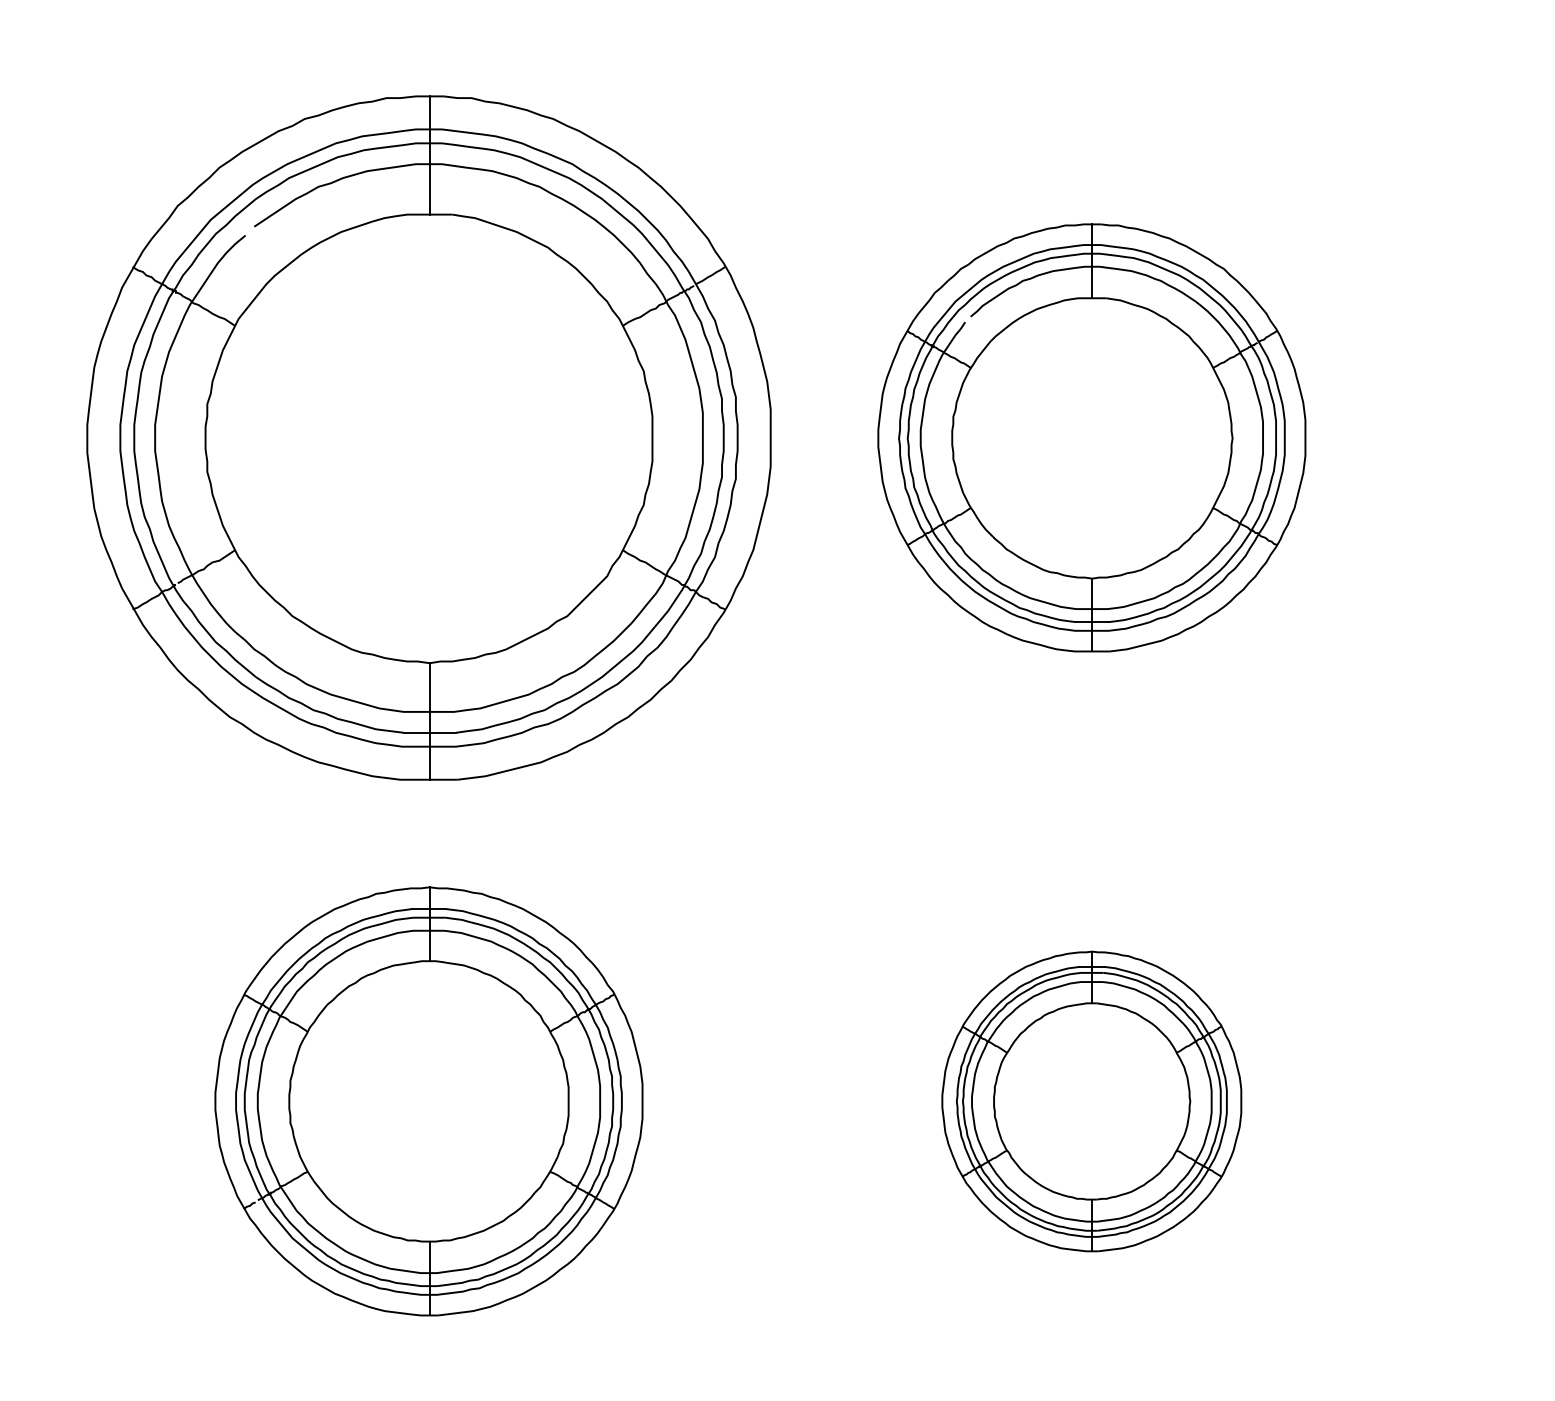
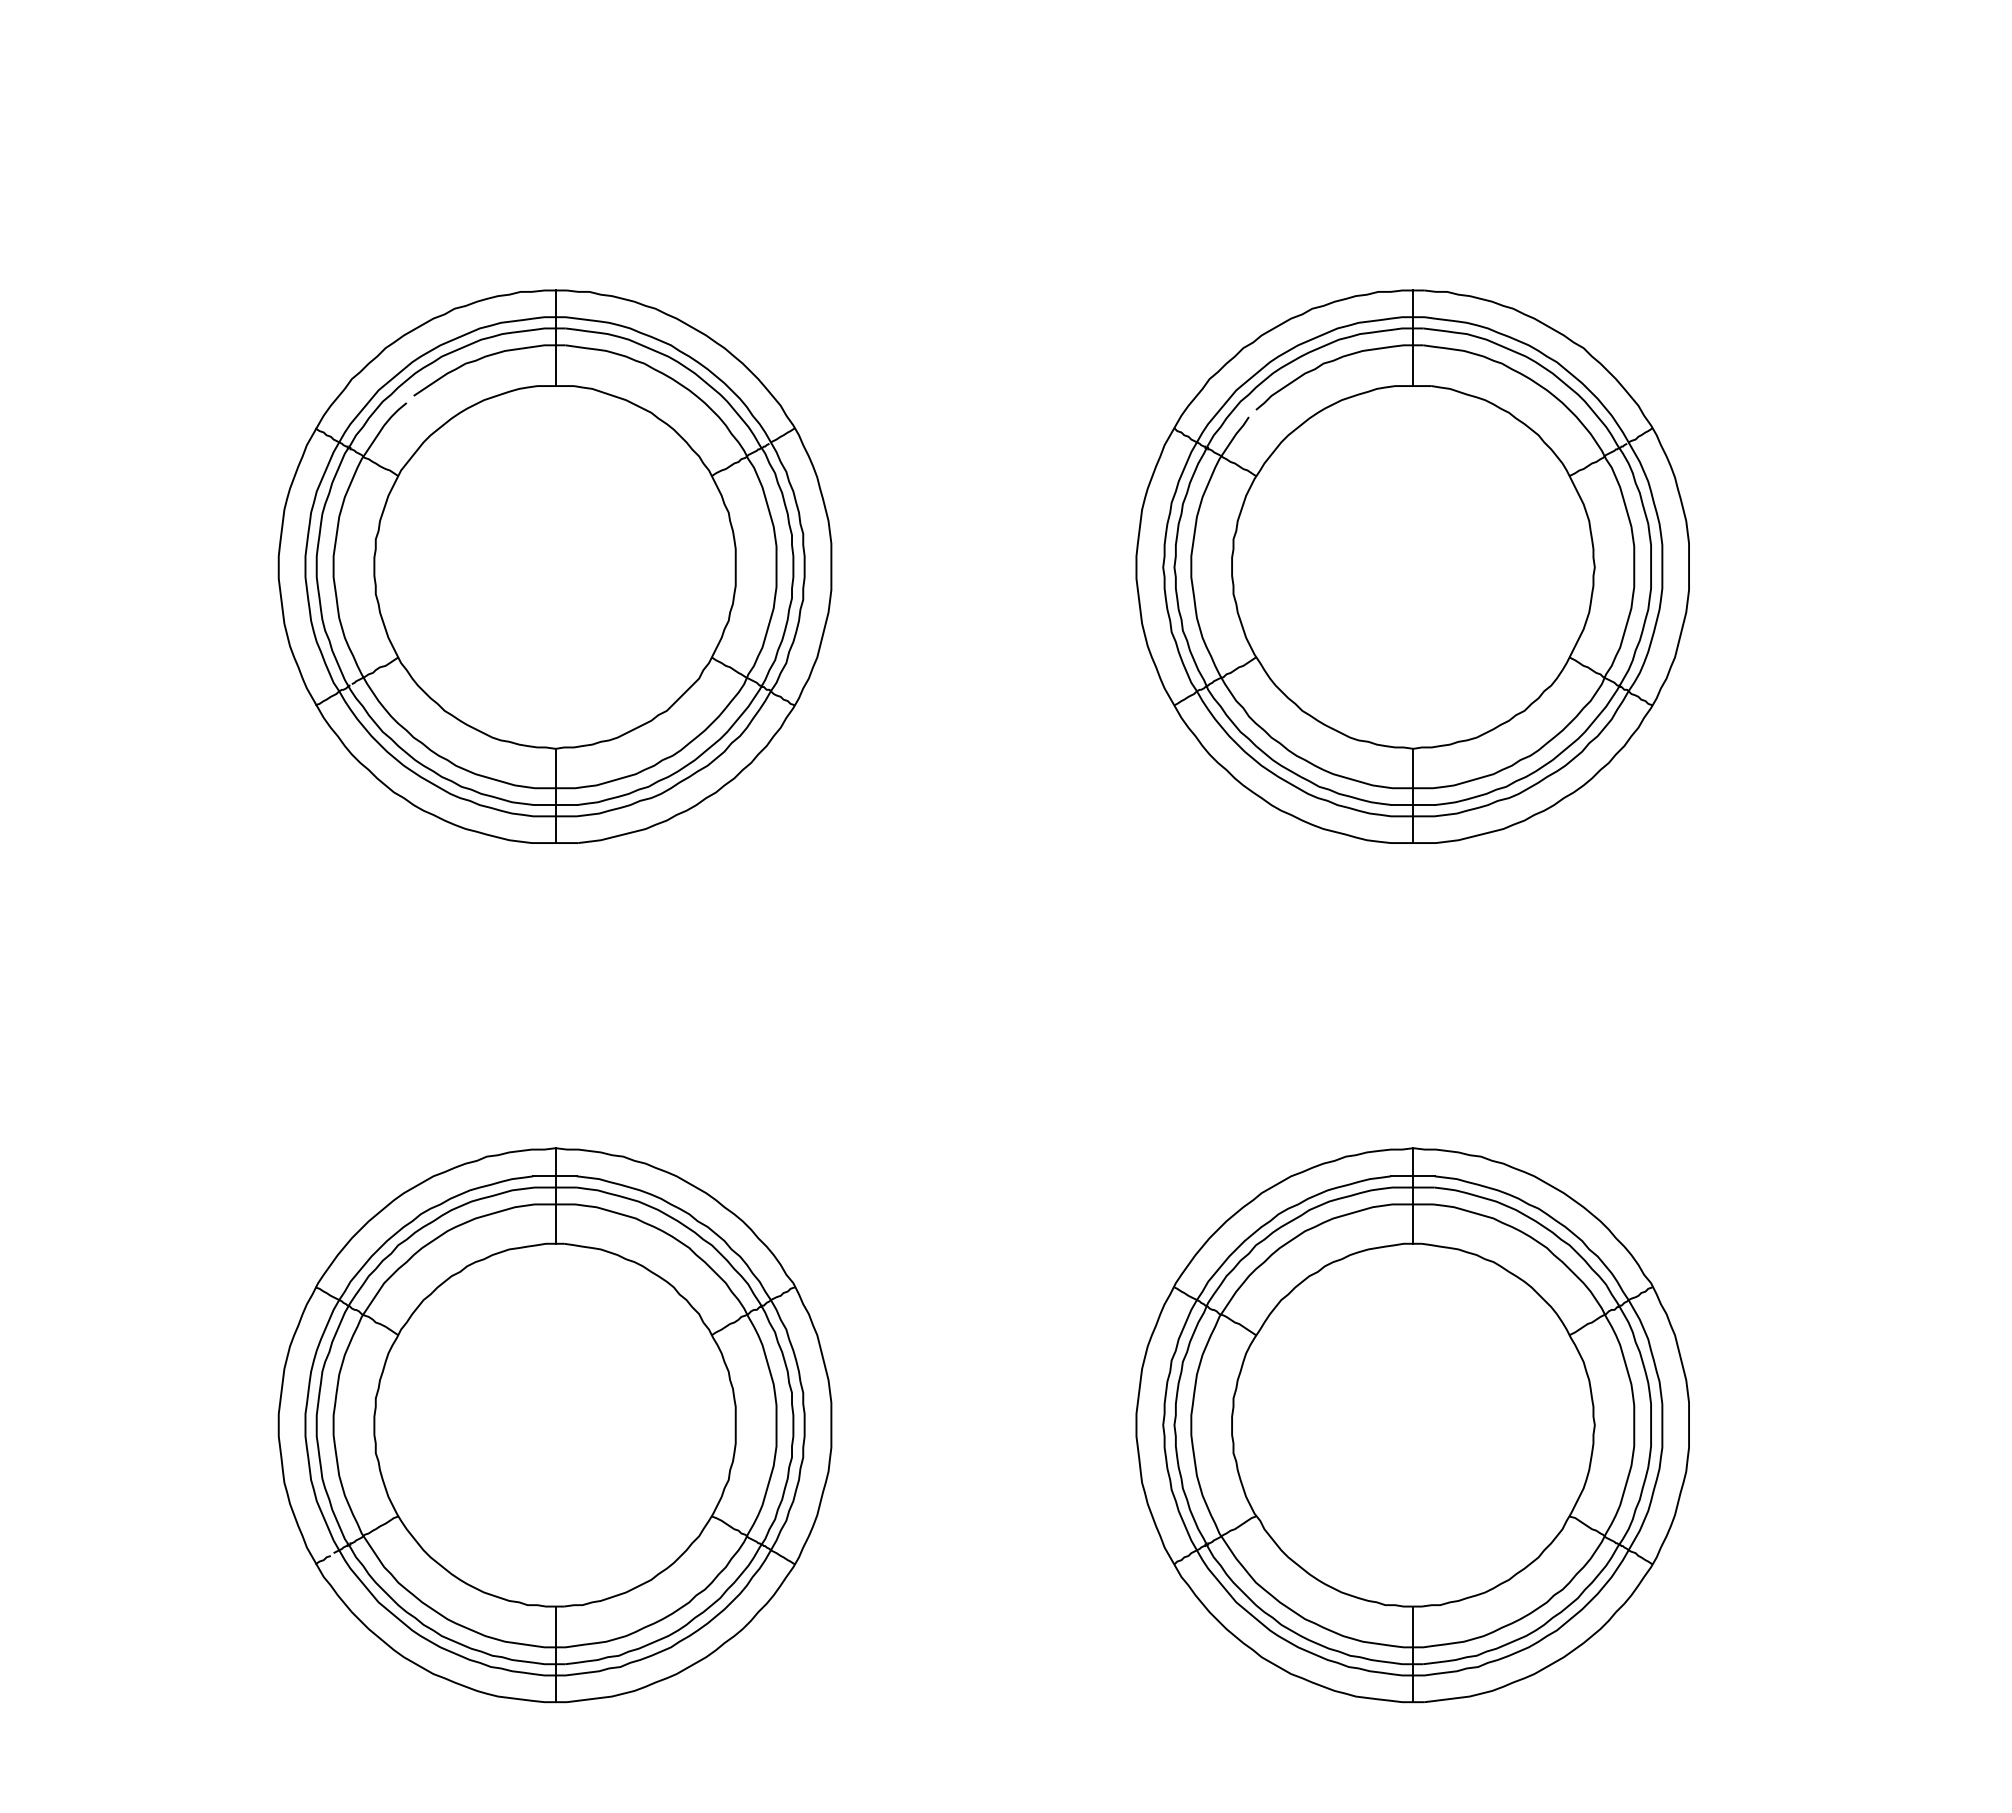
part: (428, 437) -> (554, 566), size x0.62
part: (1091, 1101) -> (1412, 1425), size x1.43

